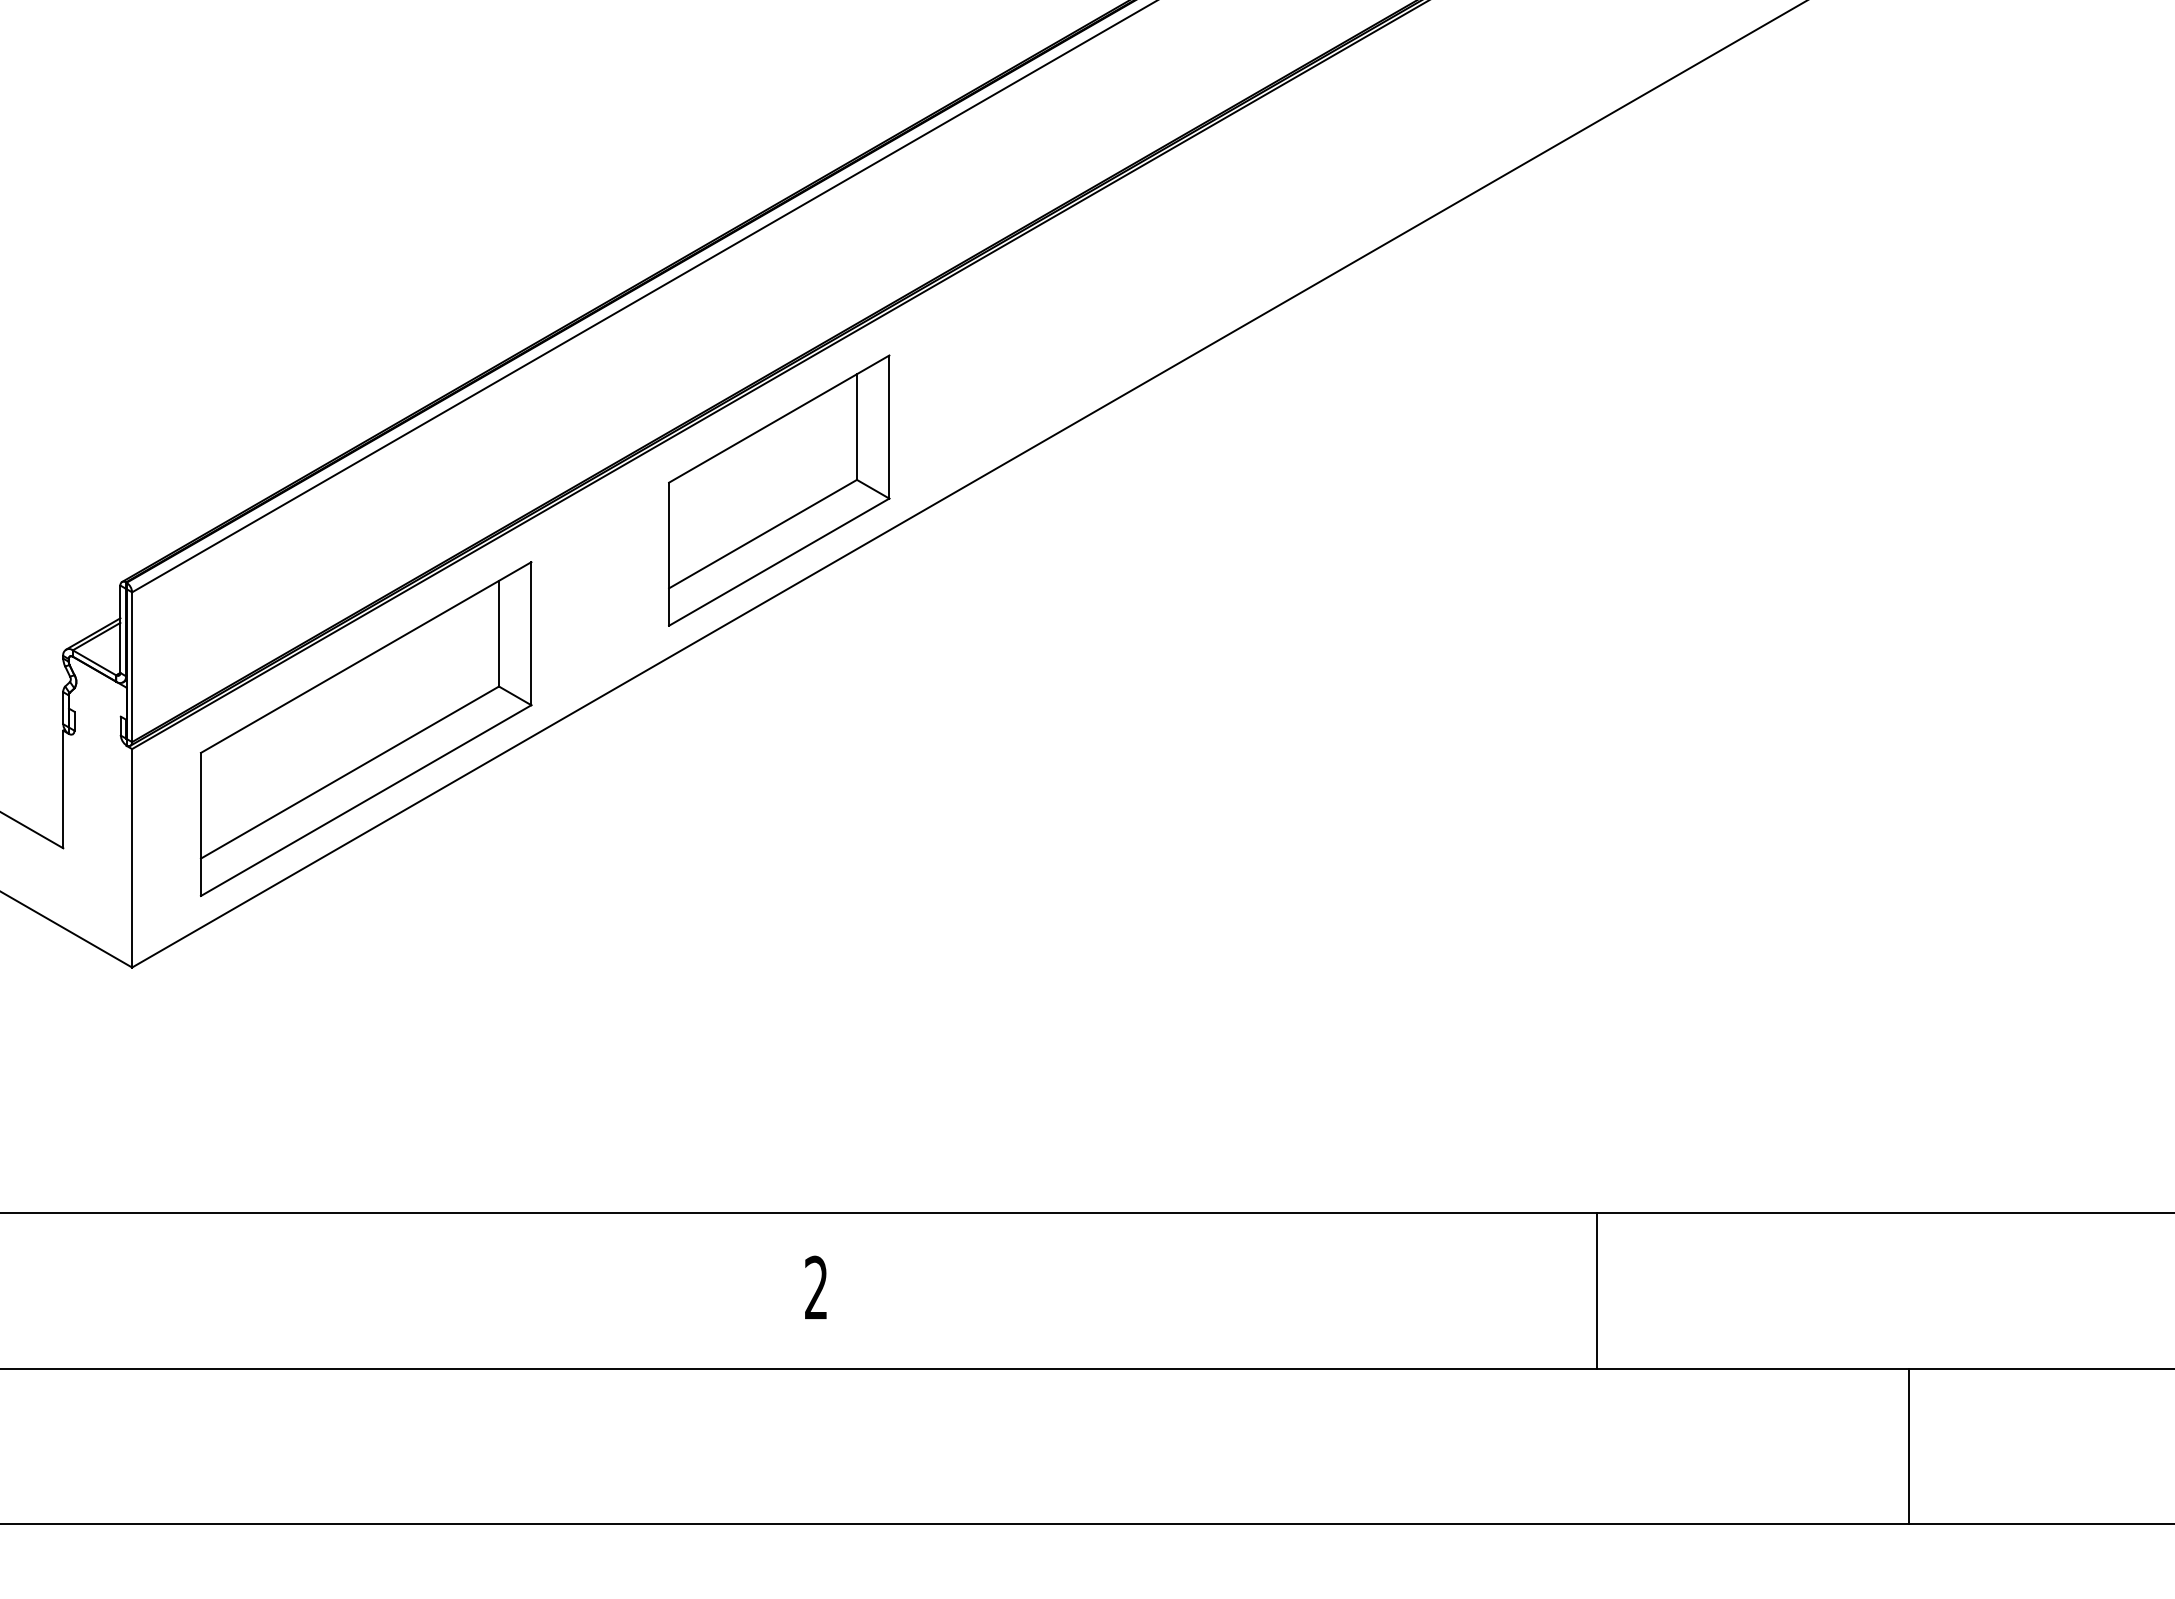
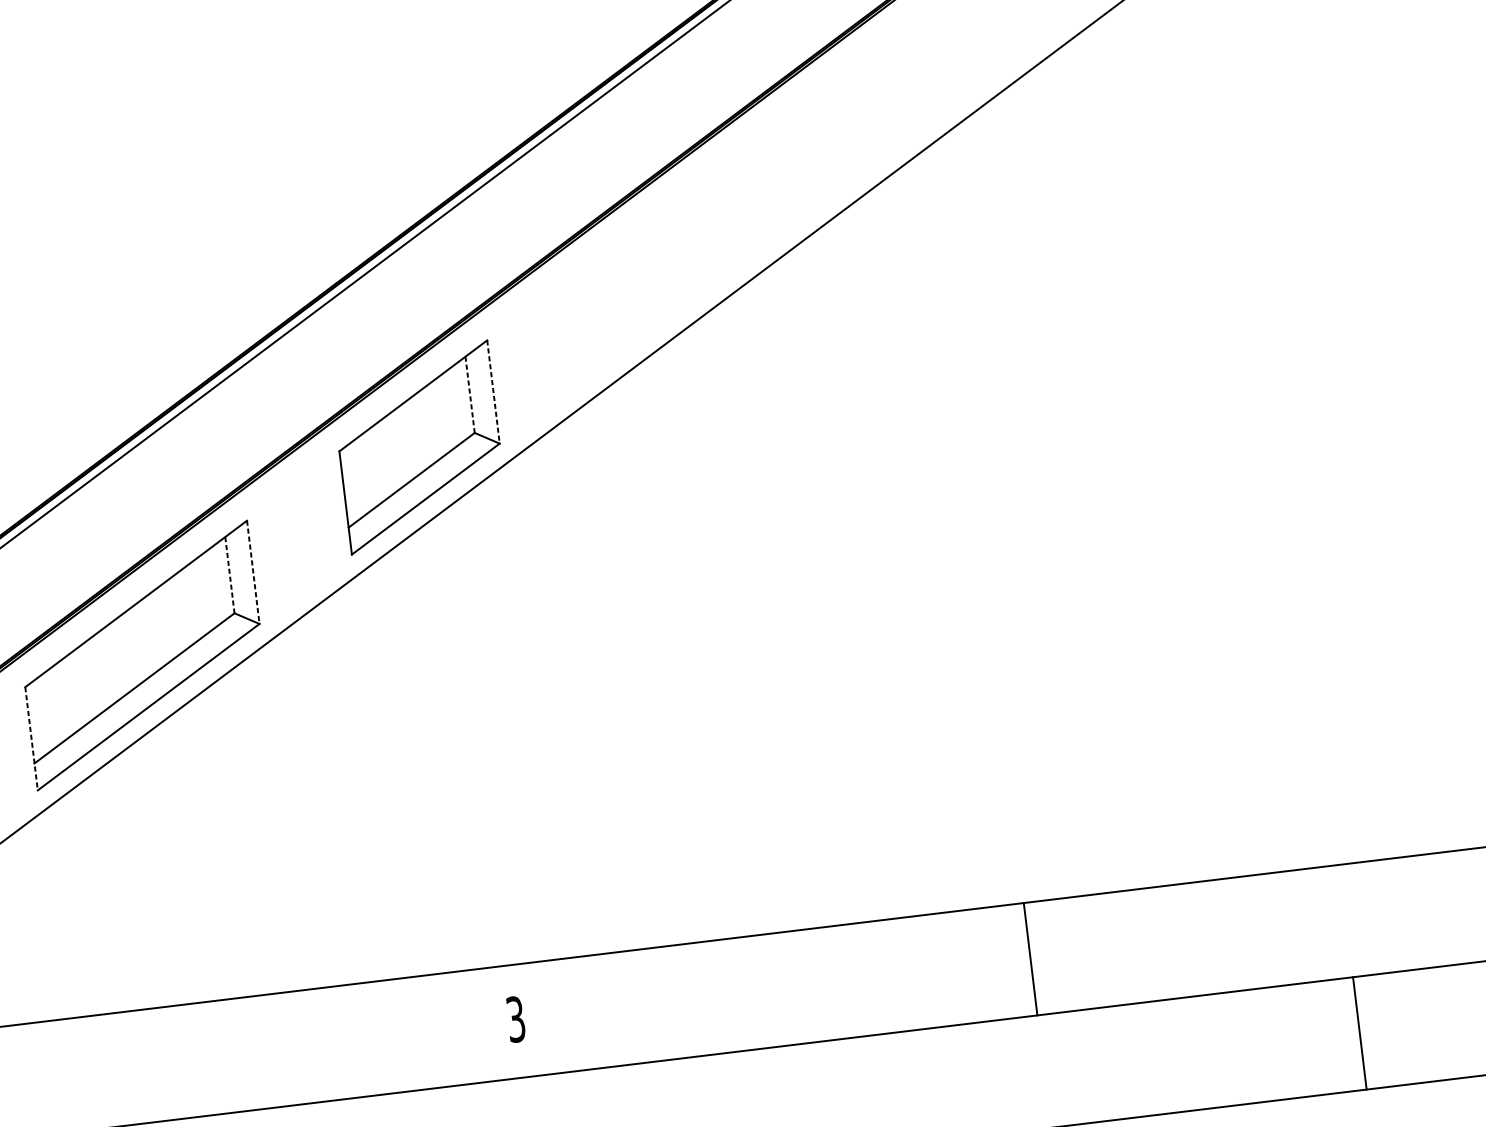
line: (856, 427) -> (469, 395), solid -> dashed
line: (889, 427) -> (493, 392), solid -> dashed
line: (499, 633) -> (230, 574), solid -> dashed
line: (531, 633) -> (253, 572), solid -> dashed
line: (200, 824) -> (31, 738), solid -> dashed
text: (816, 1288) -> (516, 1019), 2 -> 3
line: (1597, 1290) -> (1030, 959), moved
line: (1908, 1446) -> (1359, 1033), moved

